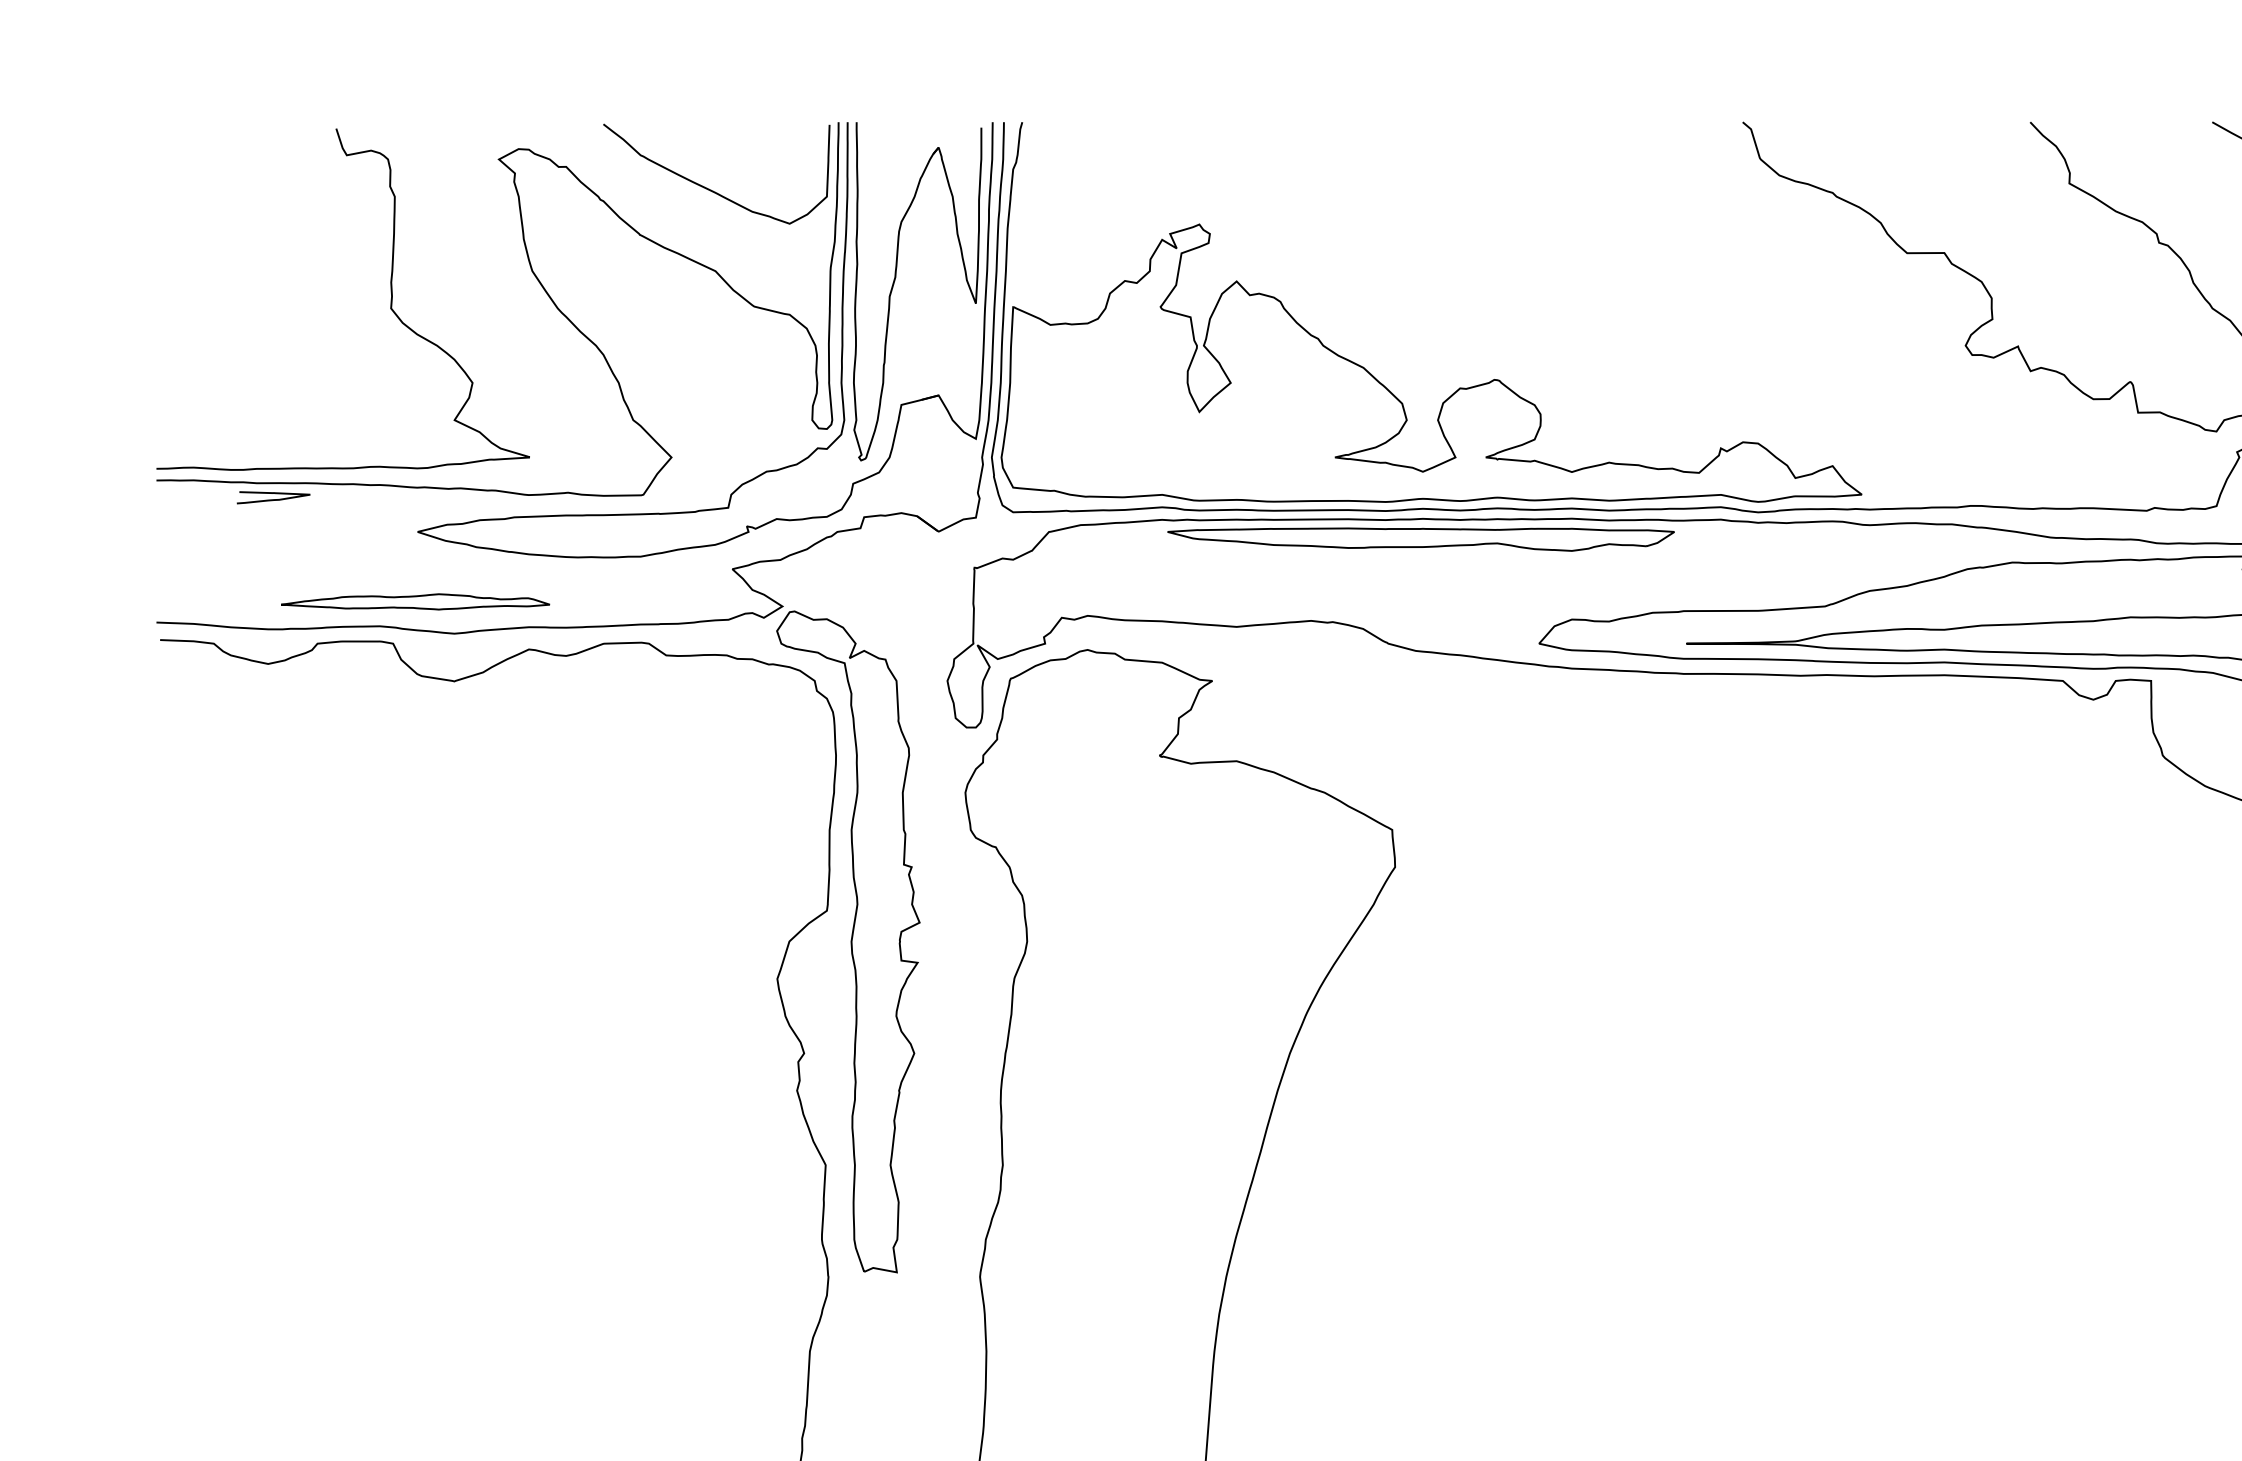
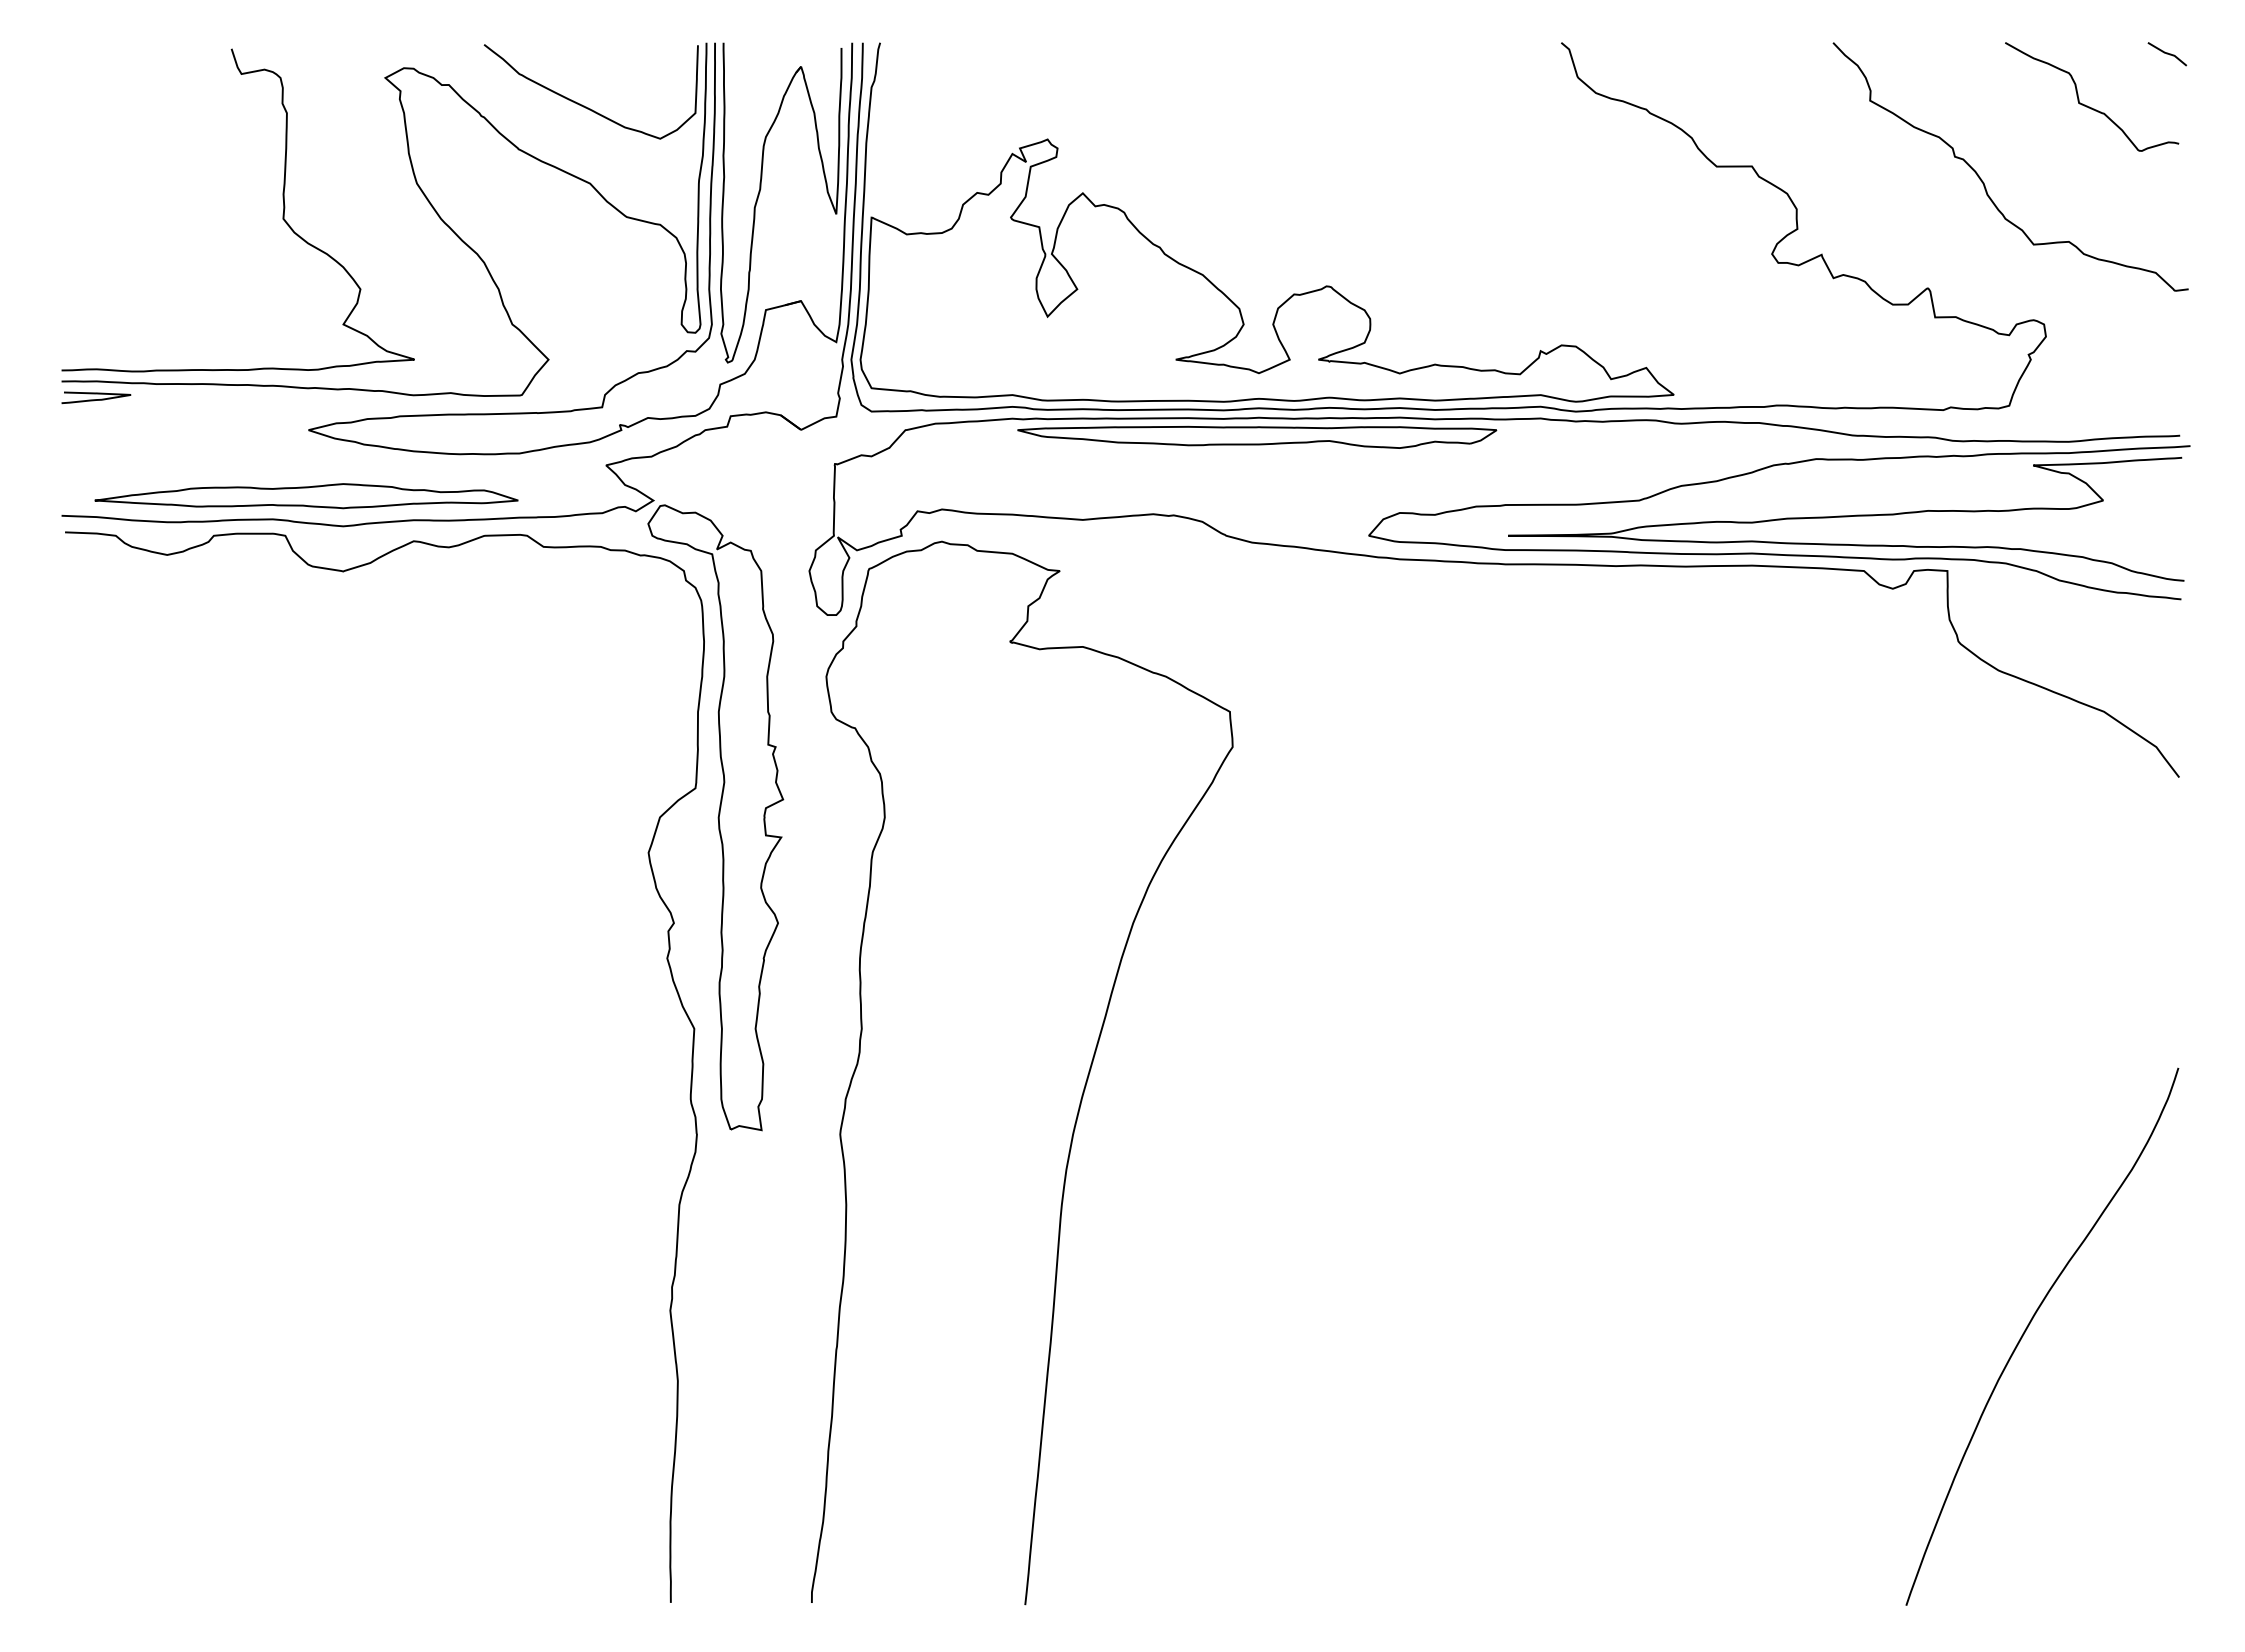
curve: (273, 499) -> (96, 399), moved
part: (415, 602) -> (306, 496), size x1.67

